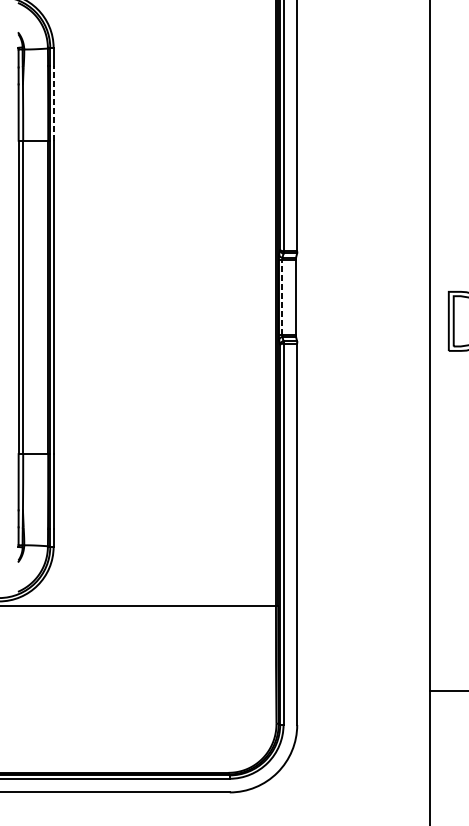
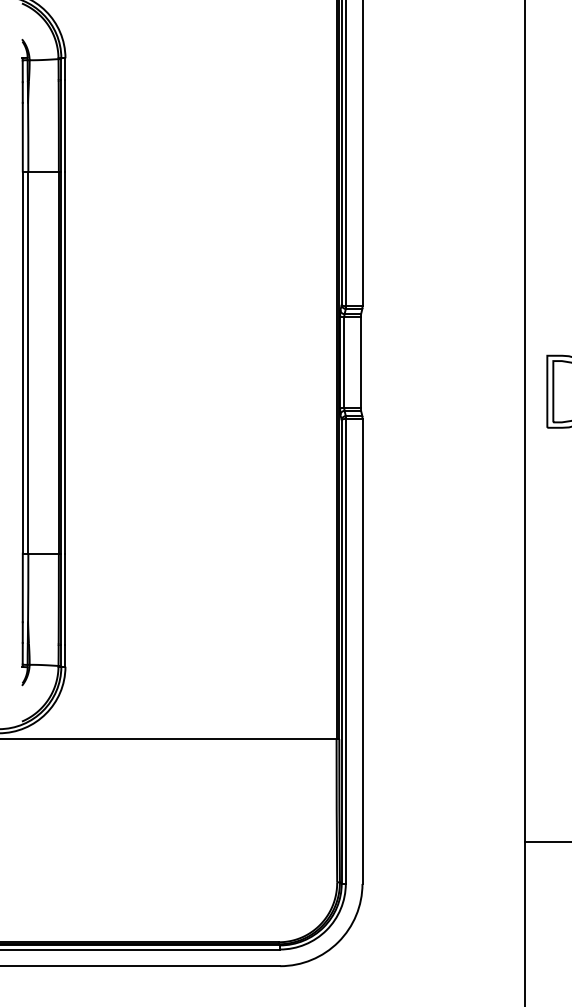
line: (53, 103) -> (65, 125), dashed -> solid
line: (282, 297) -> (344, 362), dashed -> solid

